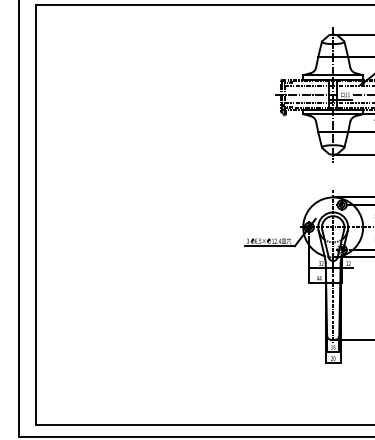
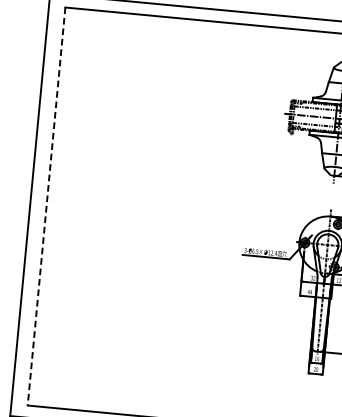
line: (35, 214) -> (46, 206), solid -> dashed

